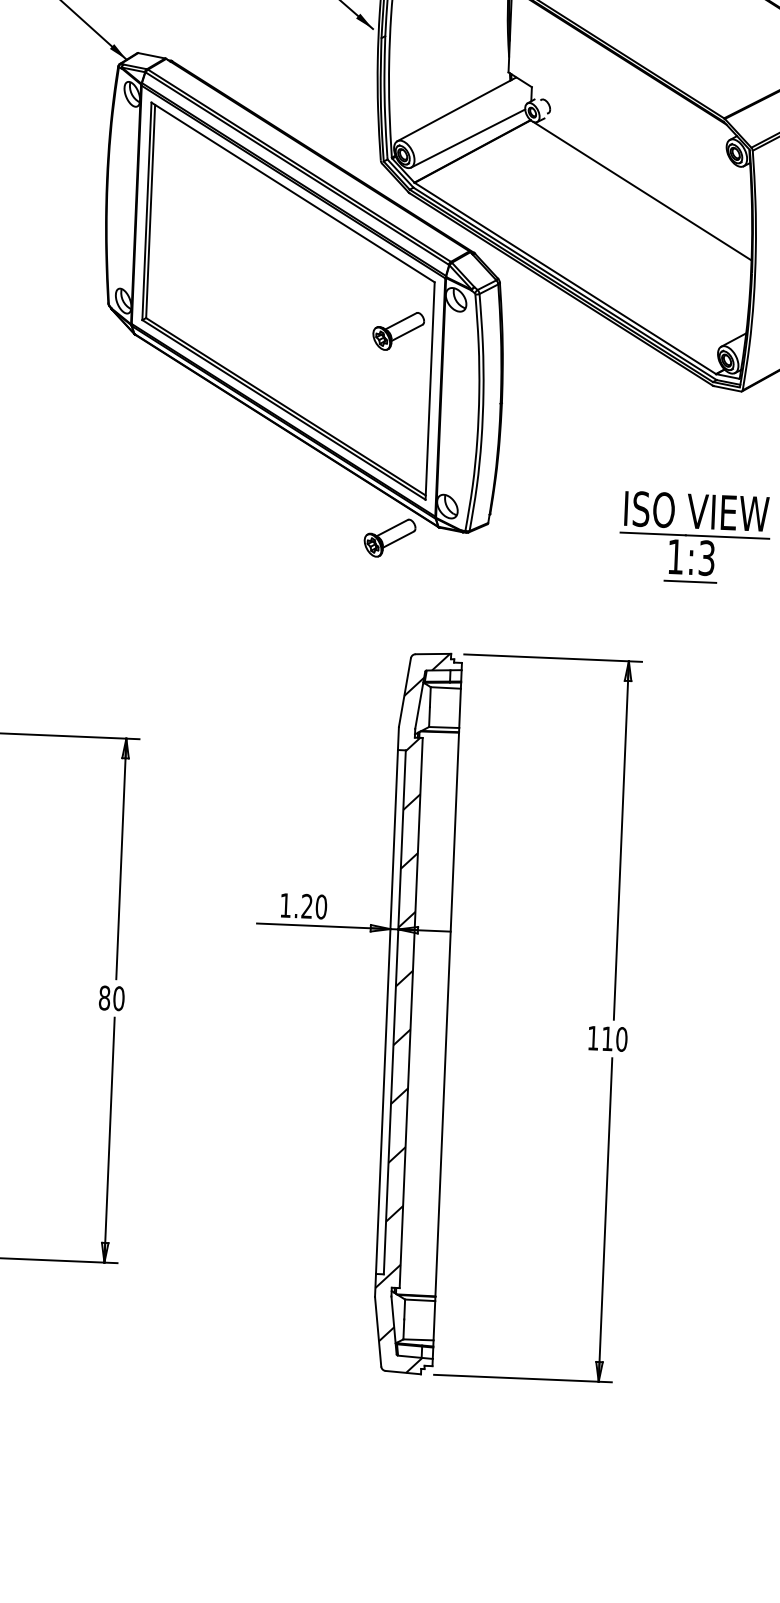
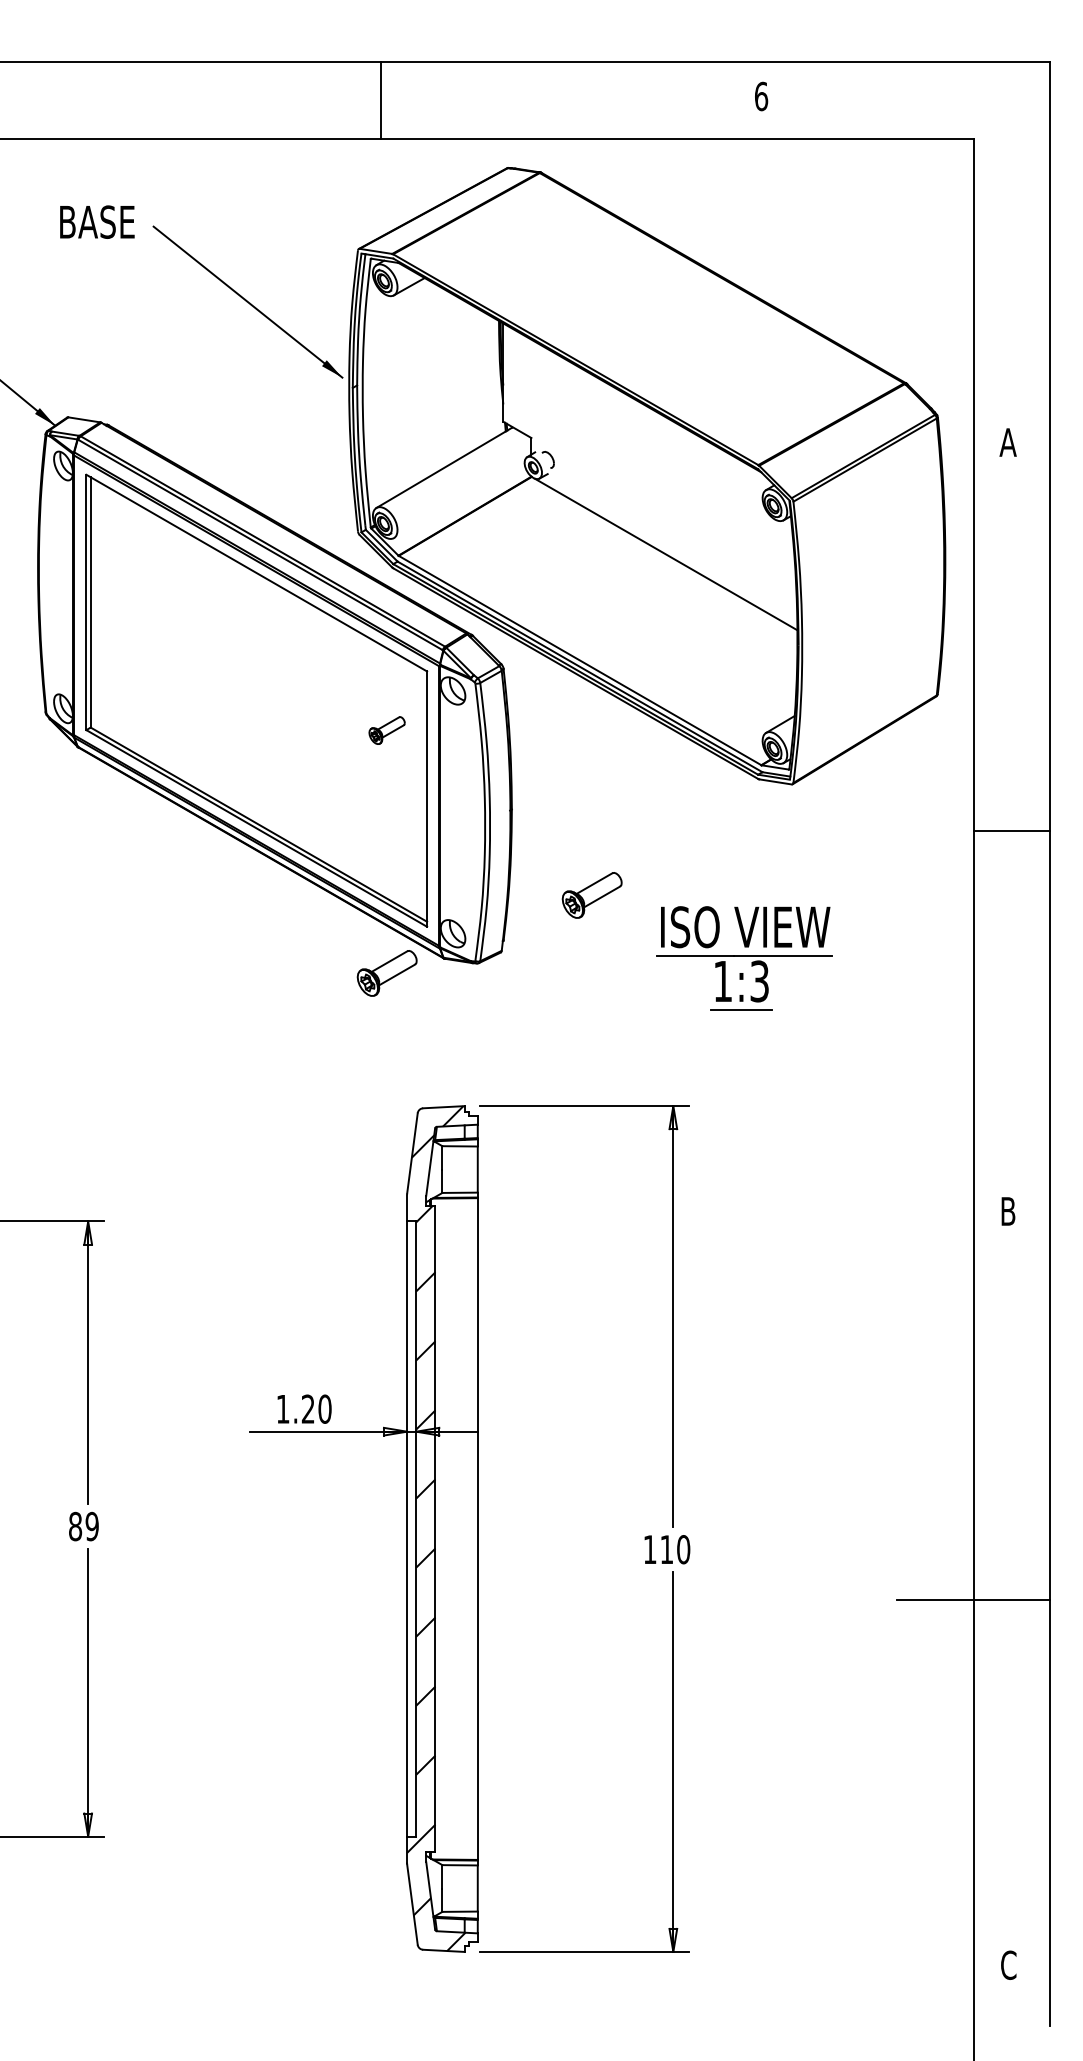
line: (467, 138) -> (458, 501), removed
part: (397, 331) -> (386, 730), size x0.6
part: (566, 478) -> (591, 895), added
text: (118, 998) -> (91, 1526), 80 -> 89

